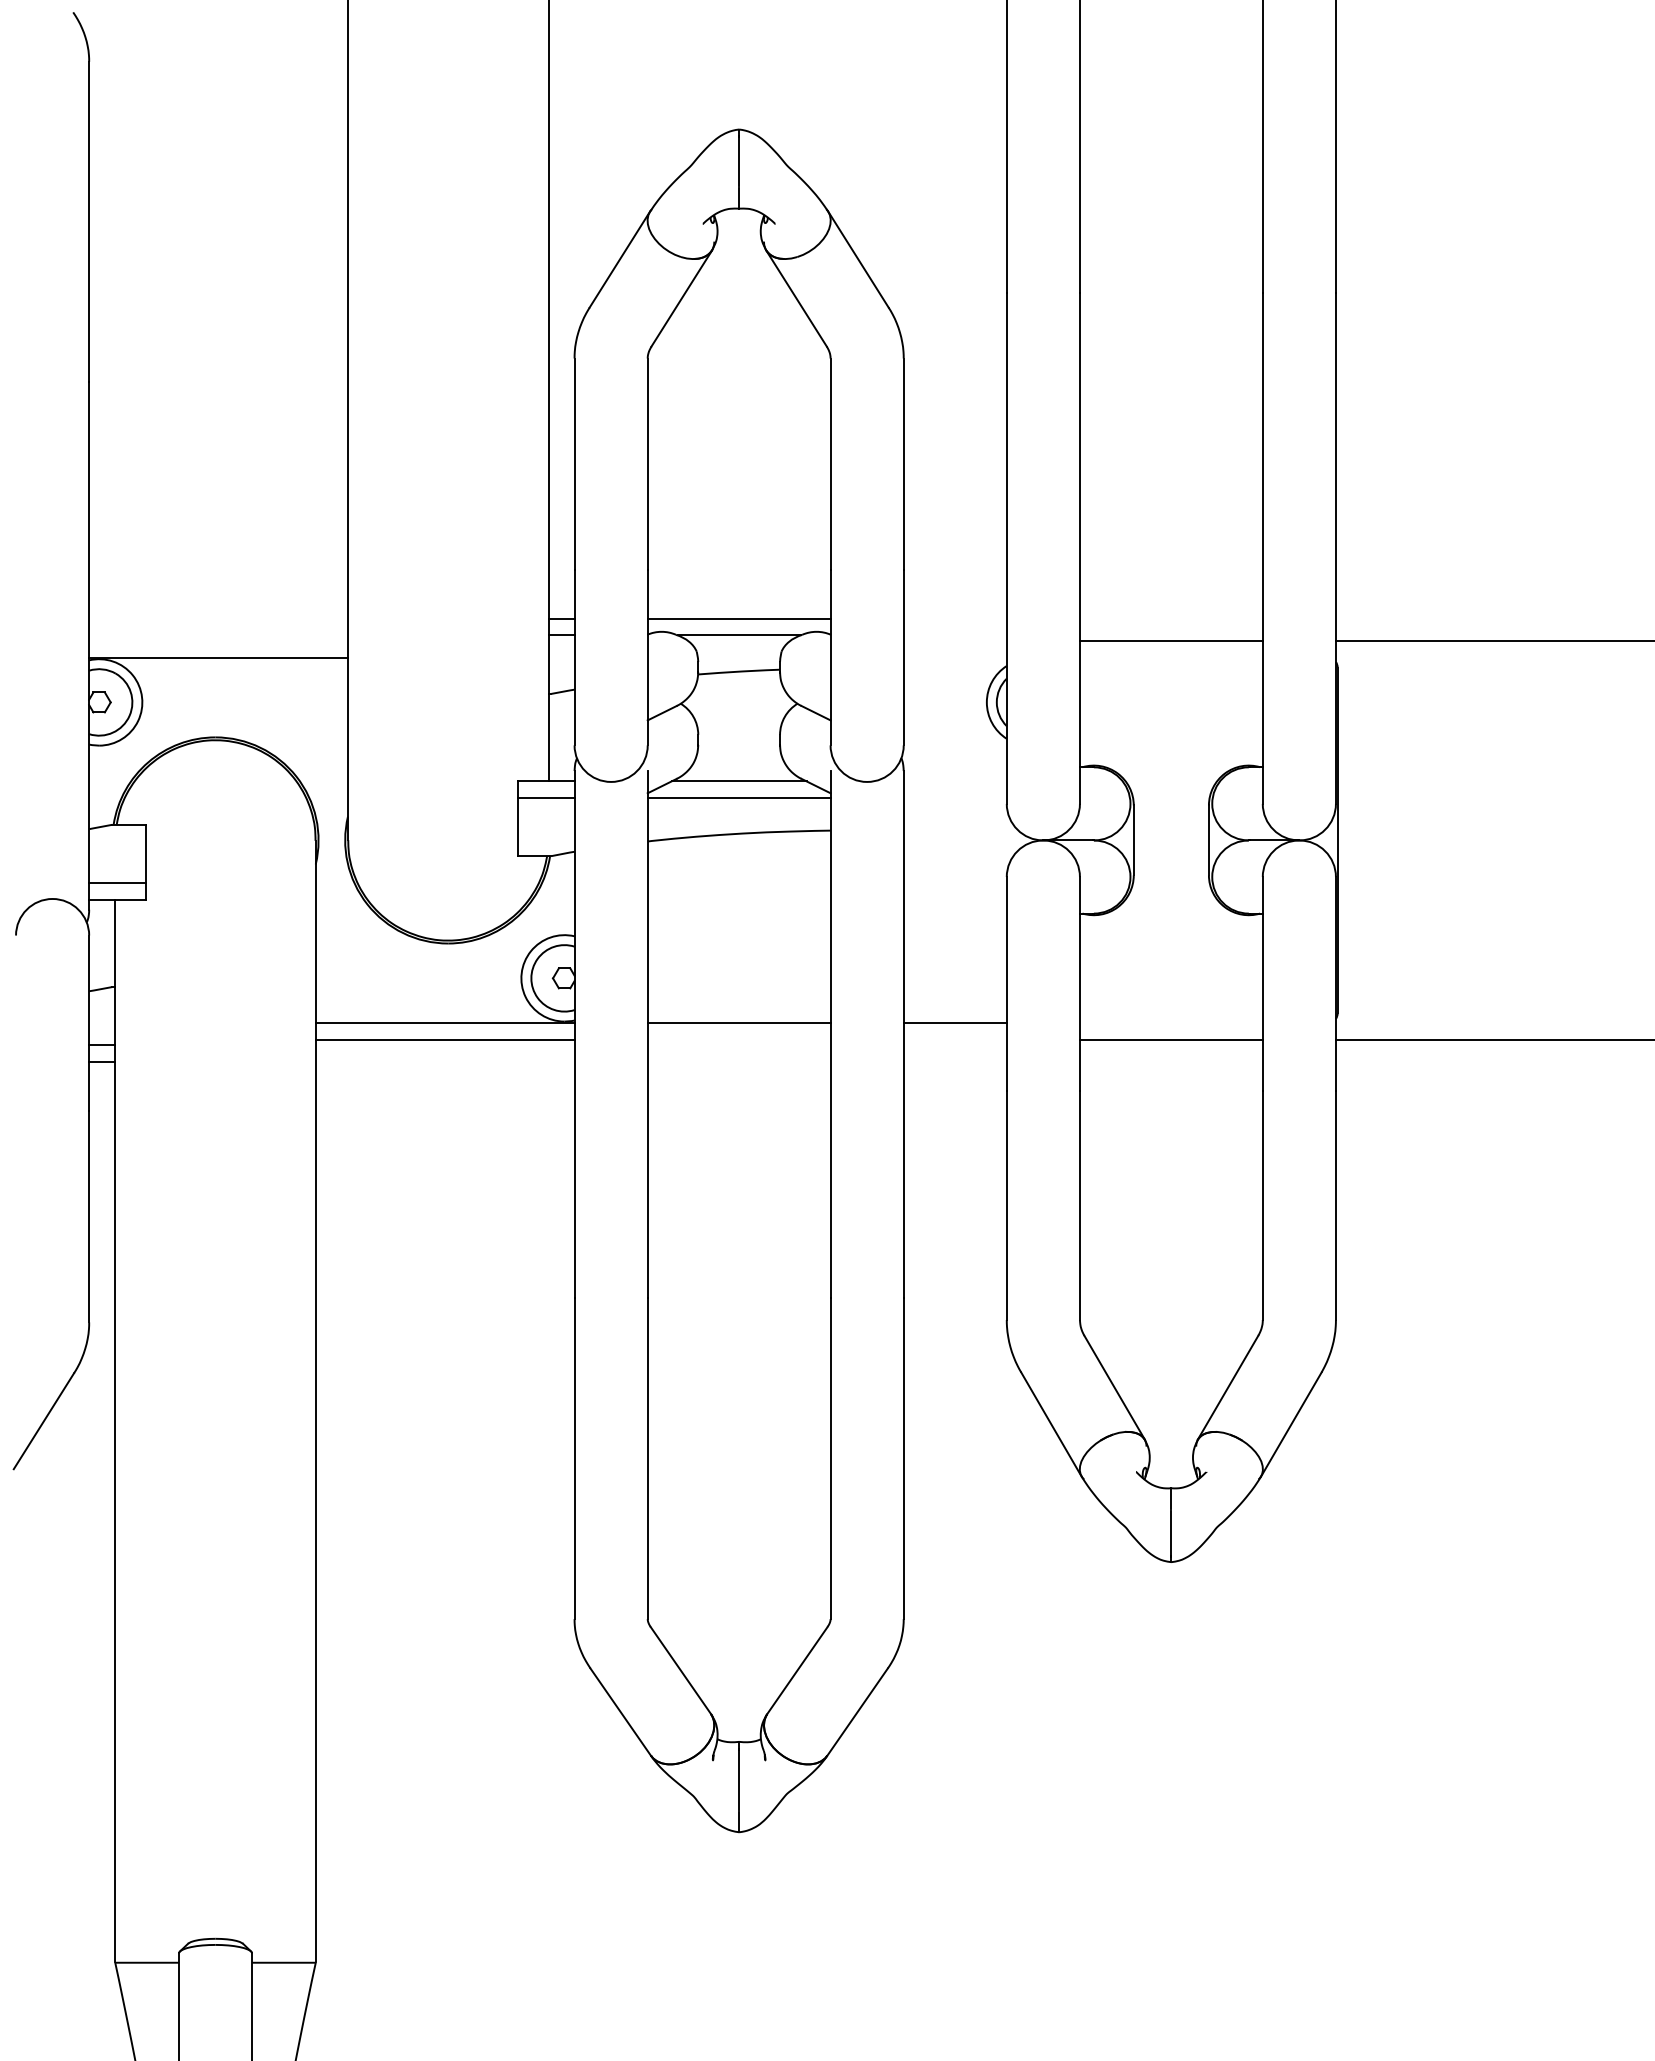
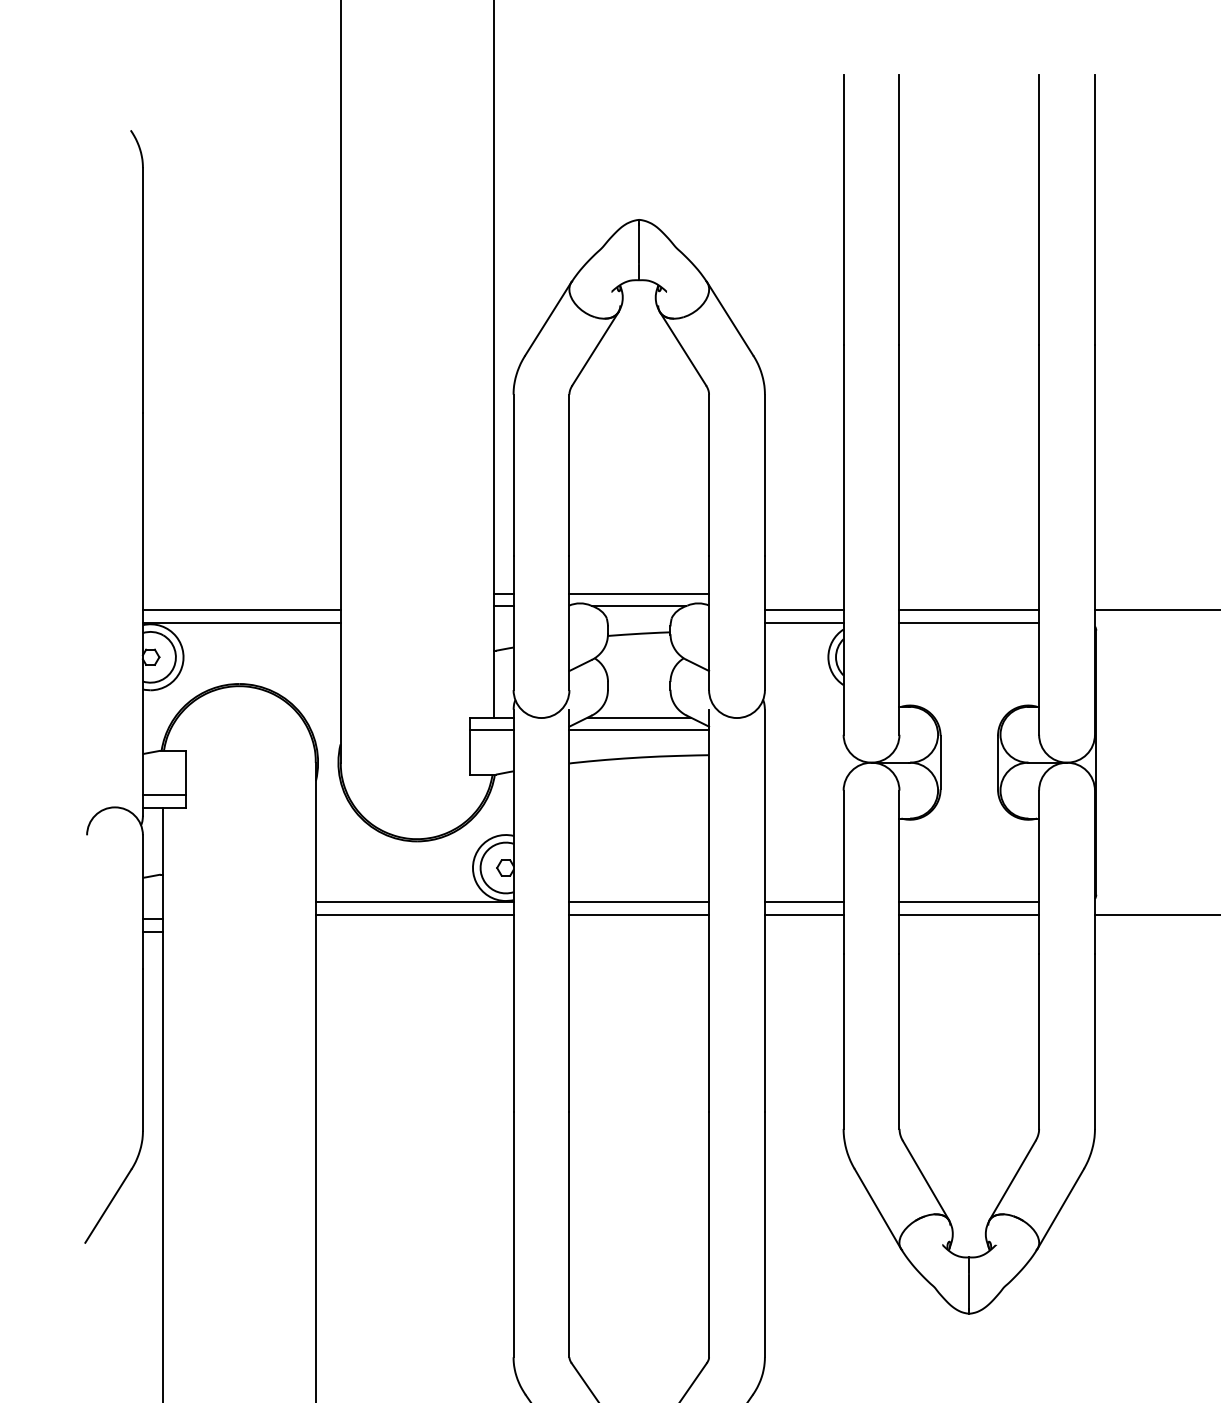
line: (218, 640) -> (241, 610), added
line: (954, 640) -> (803, 610), added
line: (954, 657) -> (803, 622), added
line: (1170, 657) -> (968, 622), added
line: (1170, 1023) -> (968, 902), added
line: (738, 1039) -> (638, 914), added
line: (954, 1039) -> (803, 914), added

